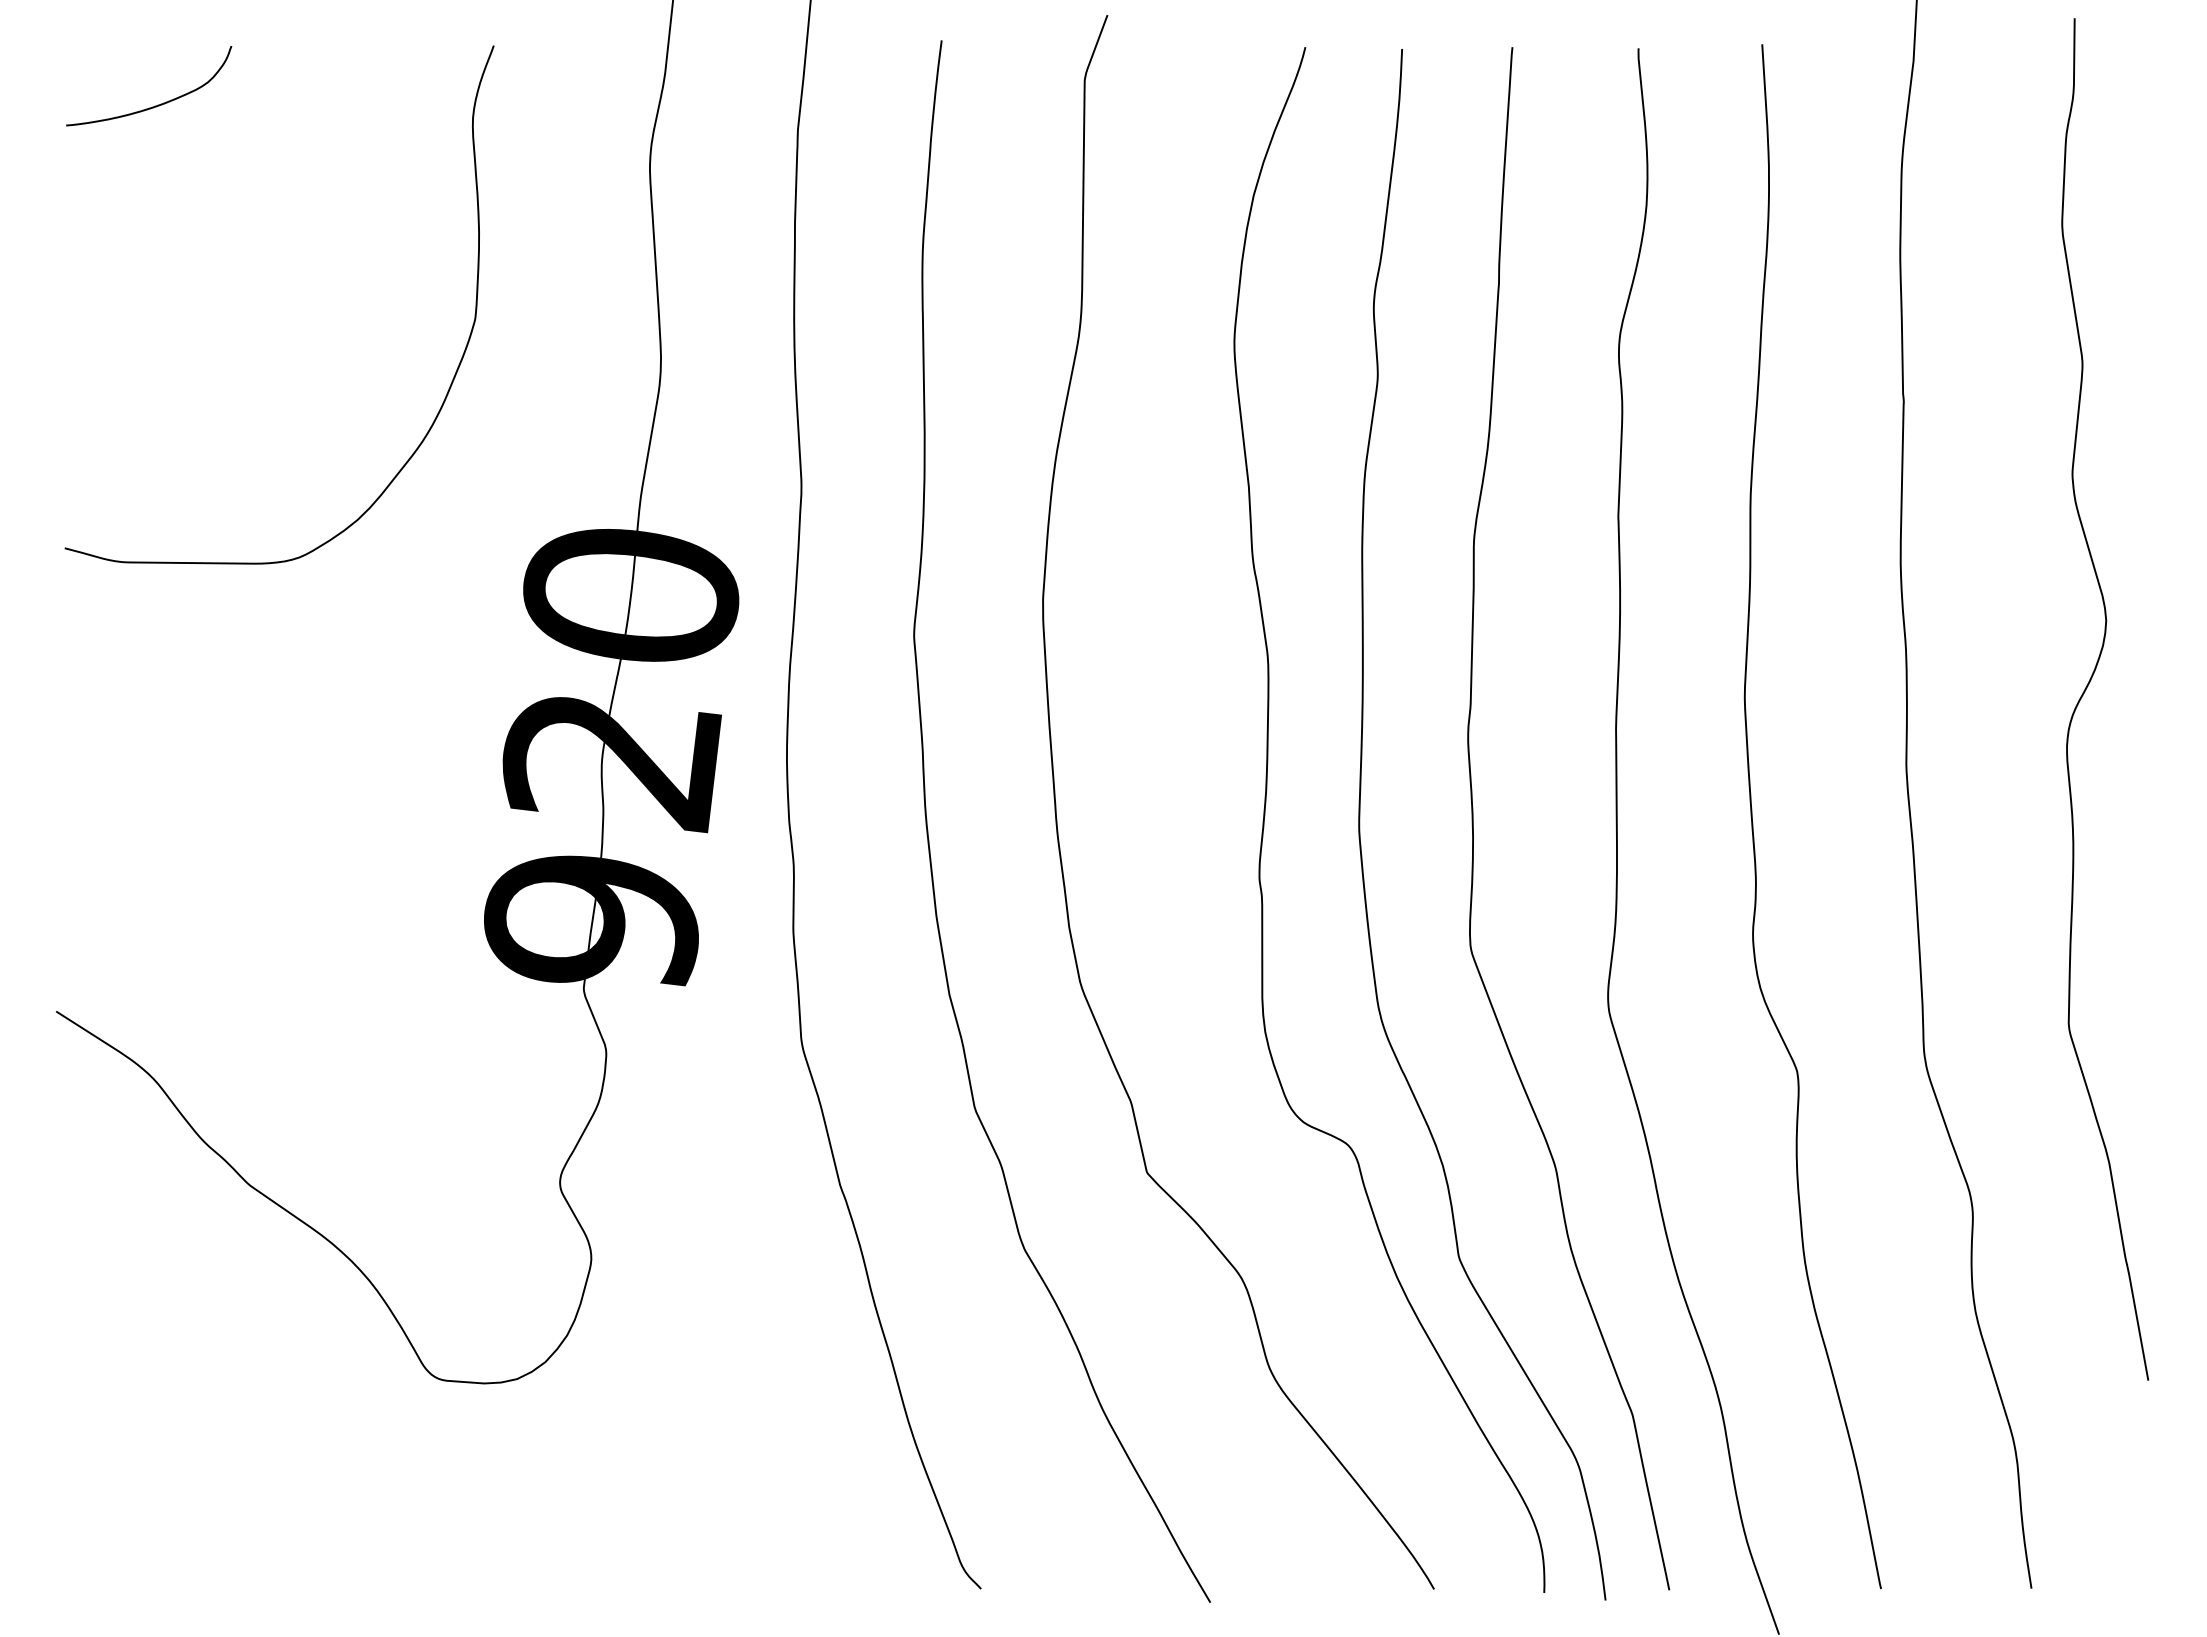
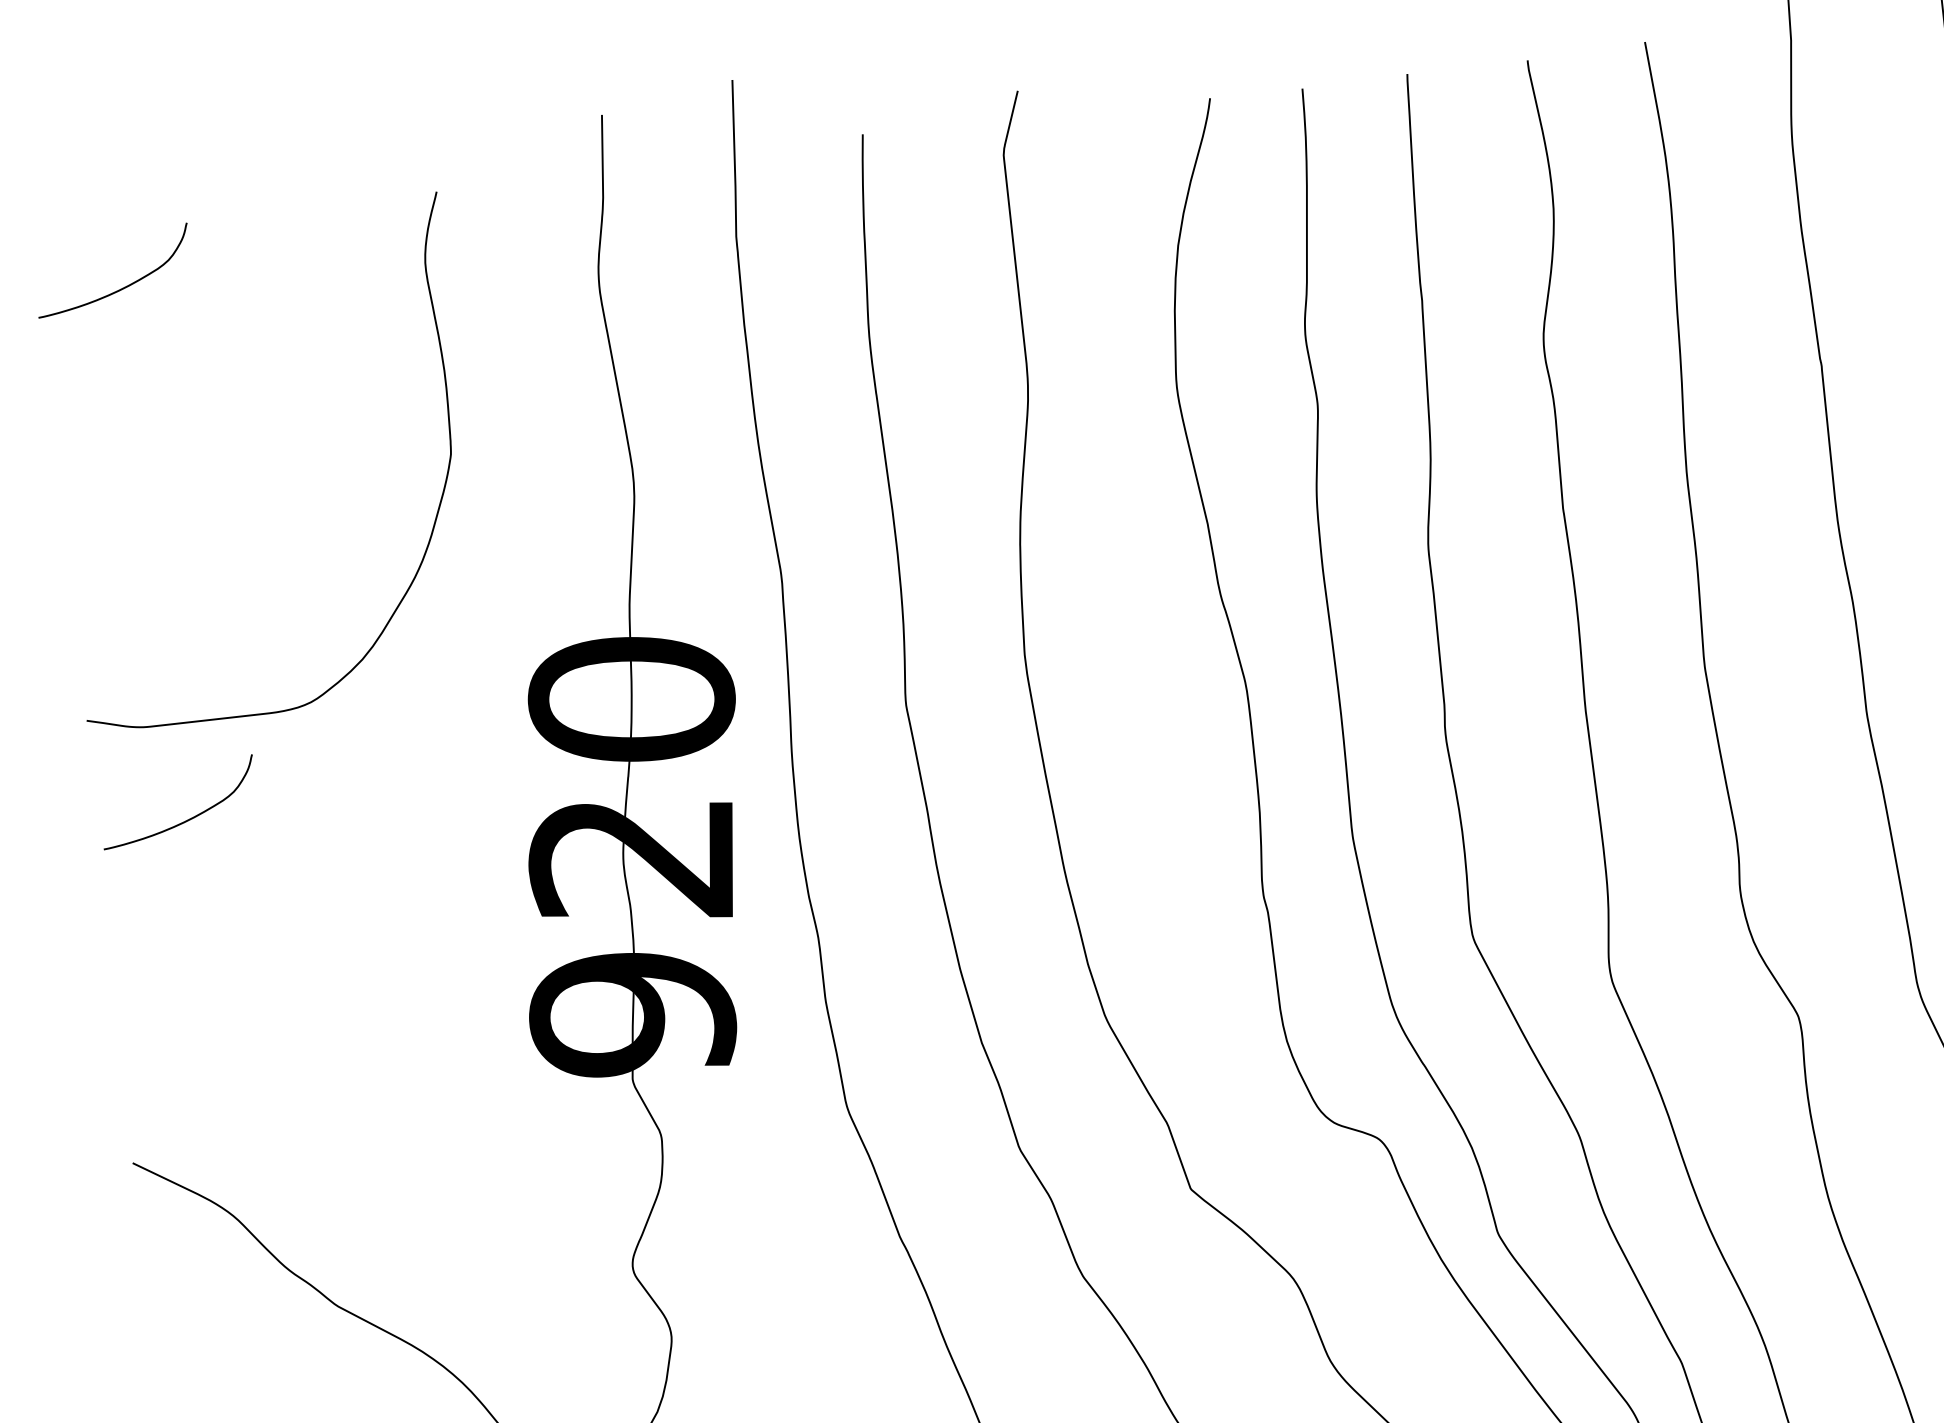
curve: (155, 663) -> (186, 819), added

